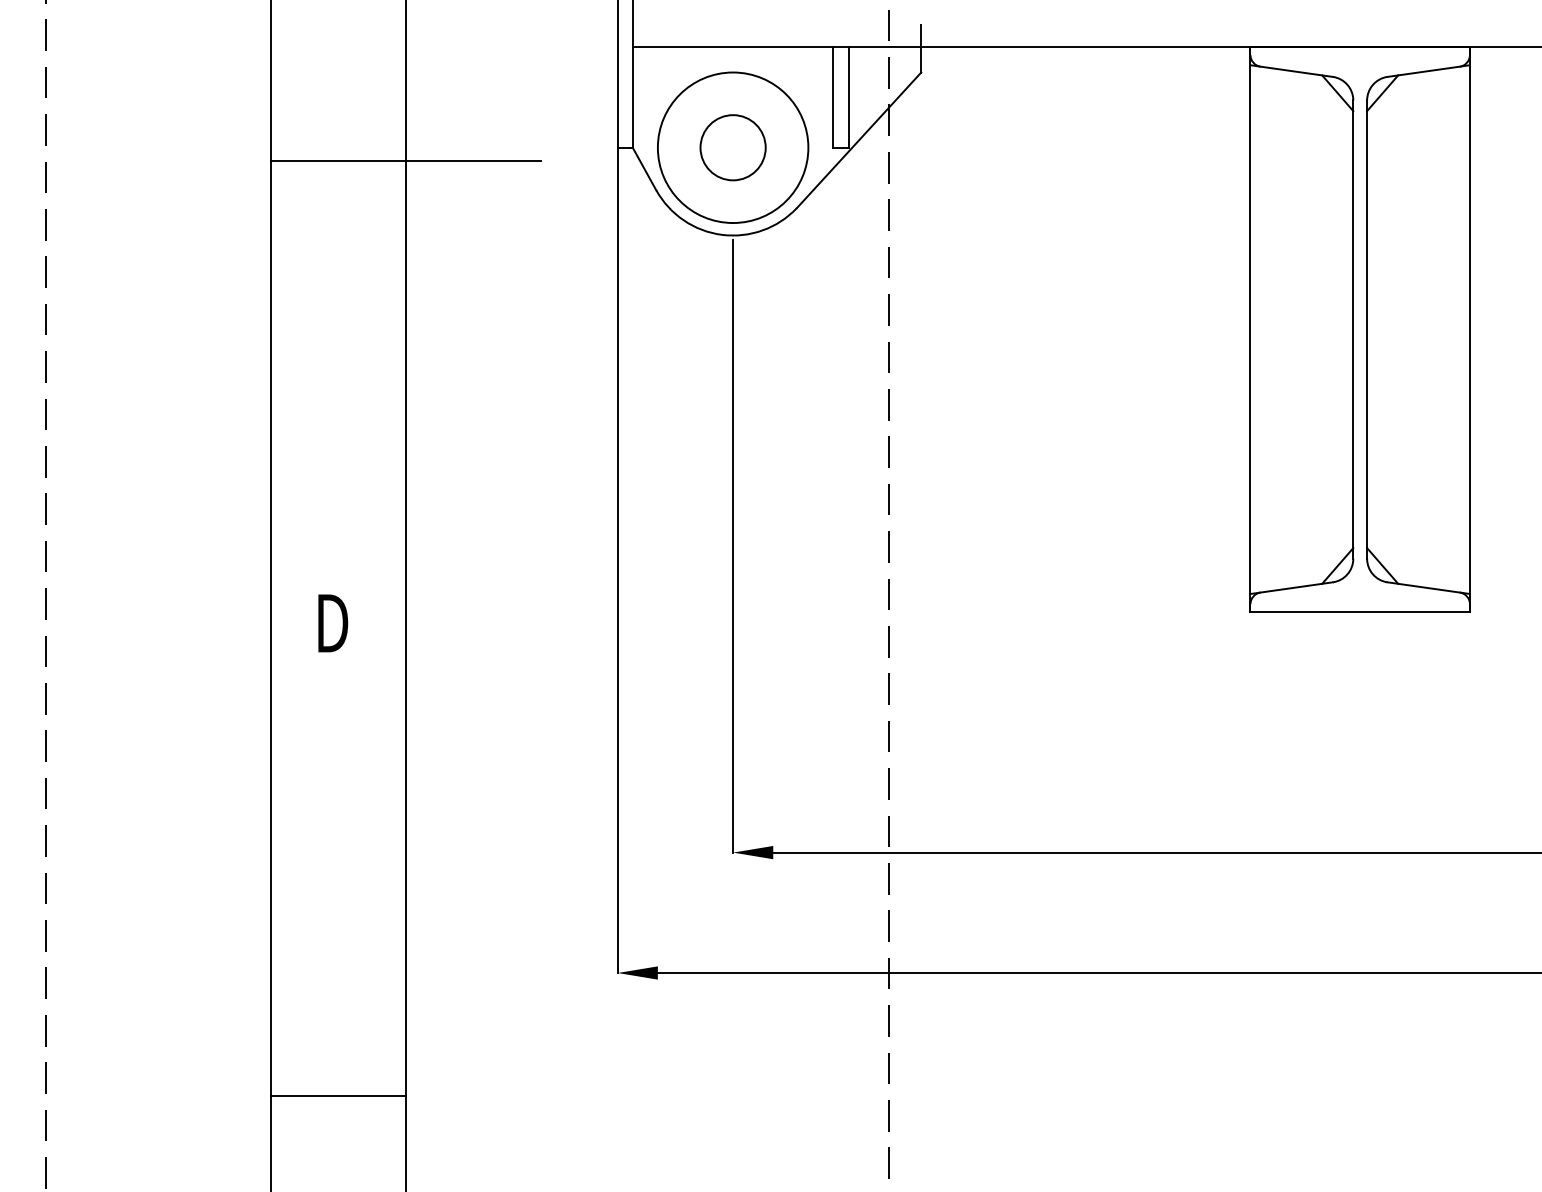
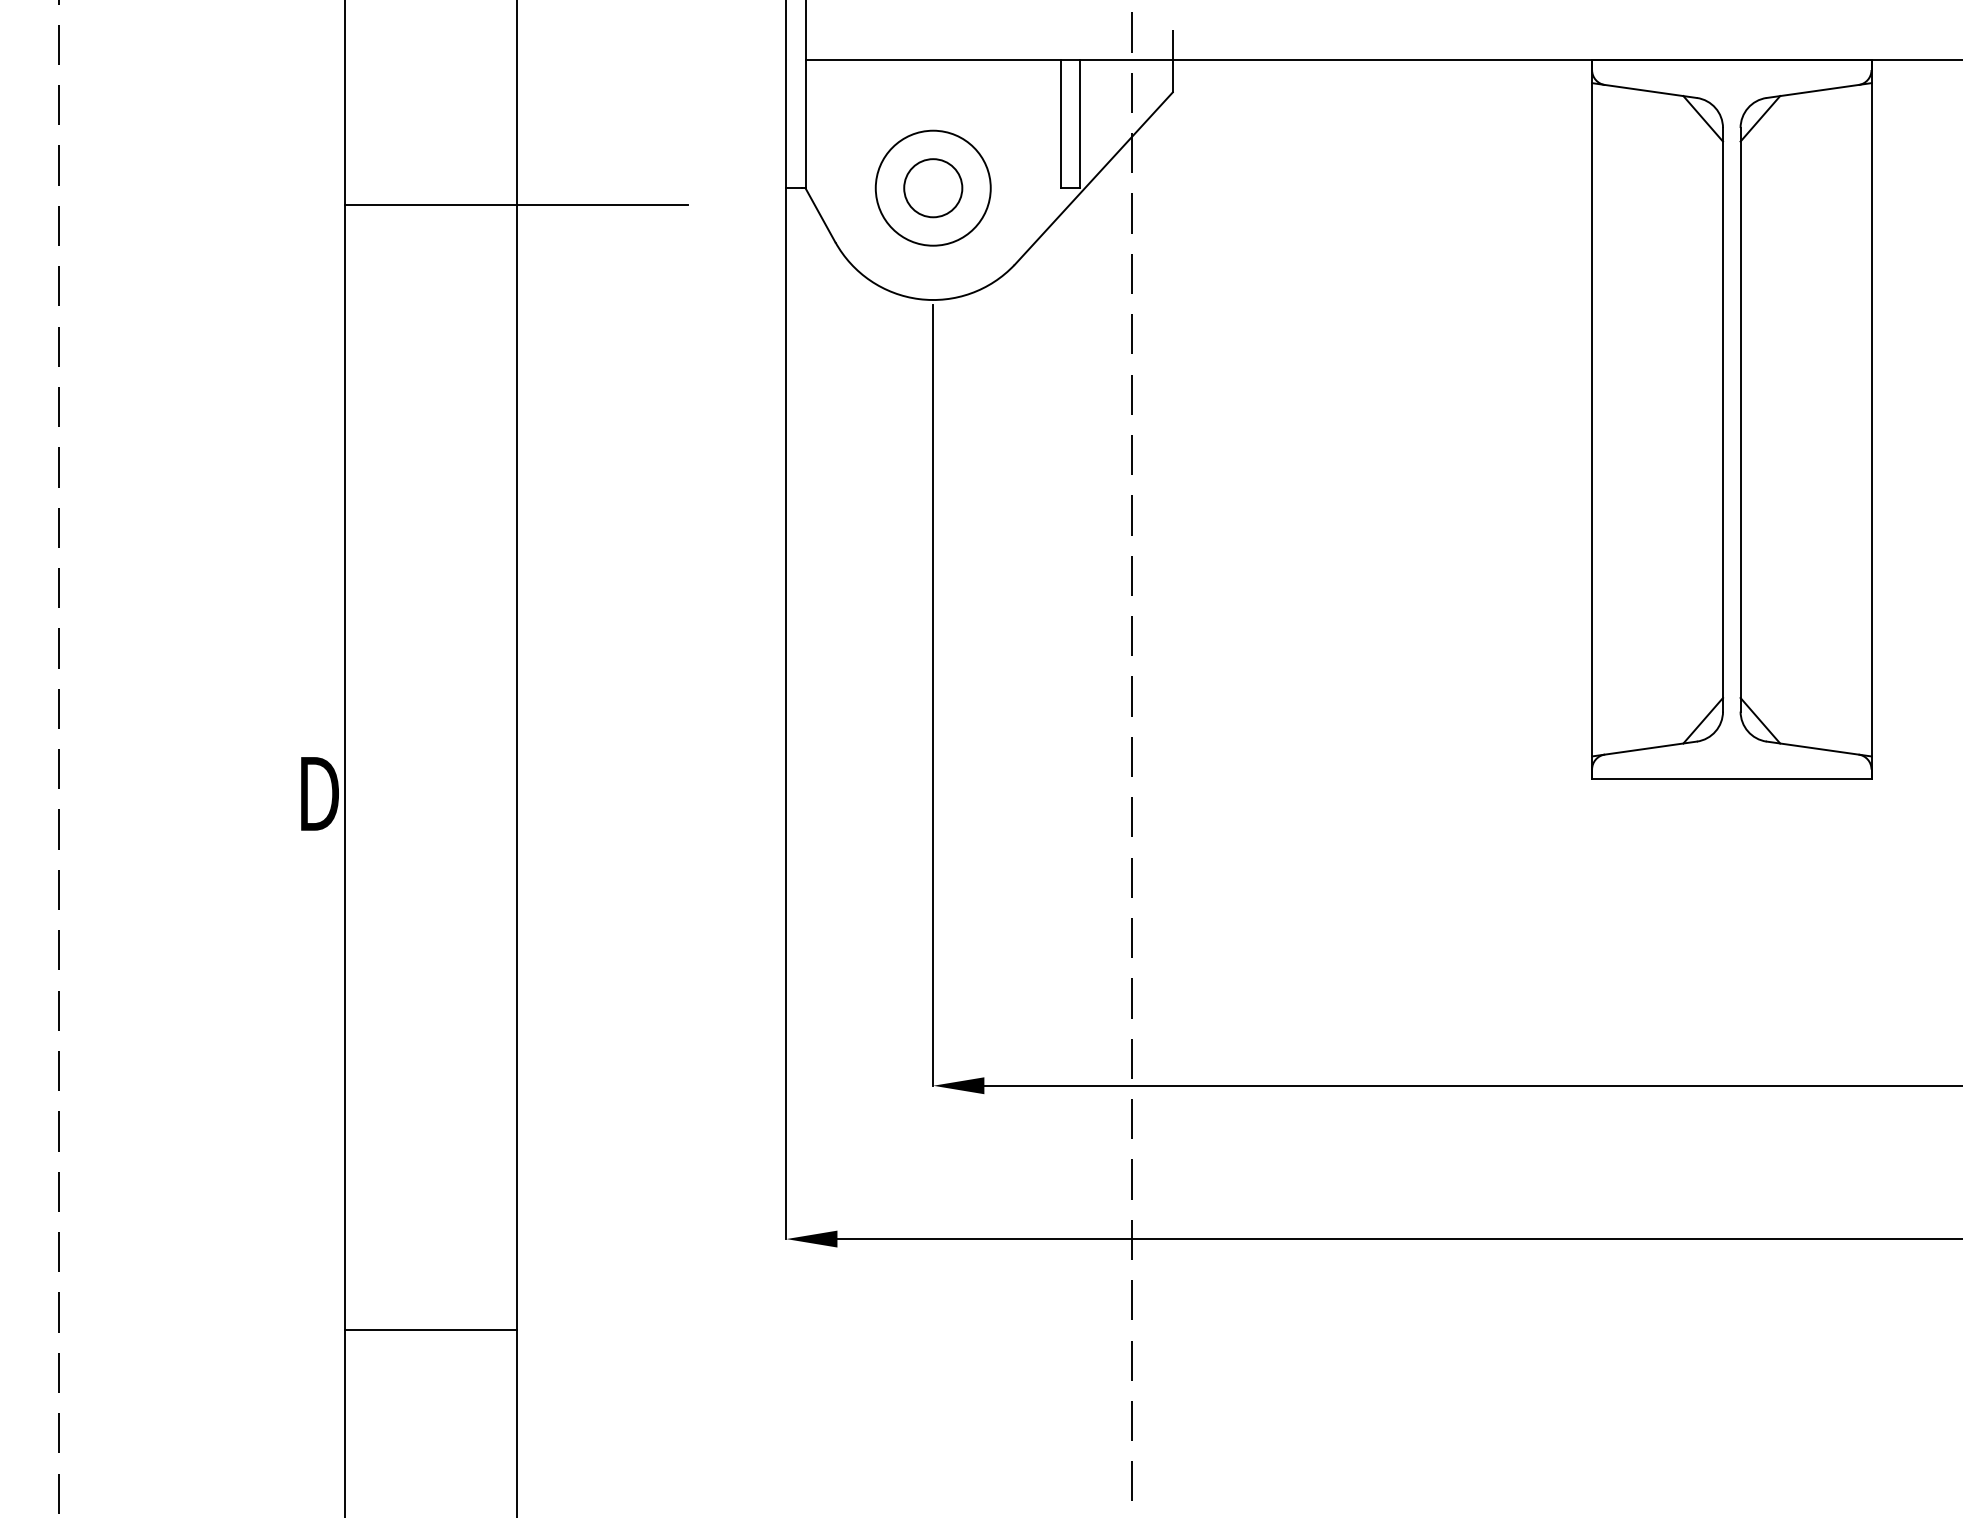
circle: (732, 147) -> (932, 187), size x0.7
circle: (733, 147) -> (933, 188), size x0.6
text: (332, 623) -> (319, 793), moved
line: (338, 1095) -> (430, 1330), moved

